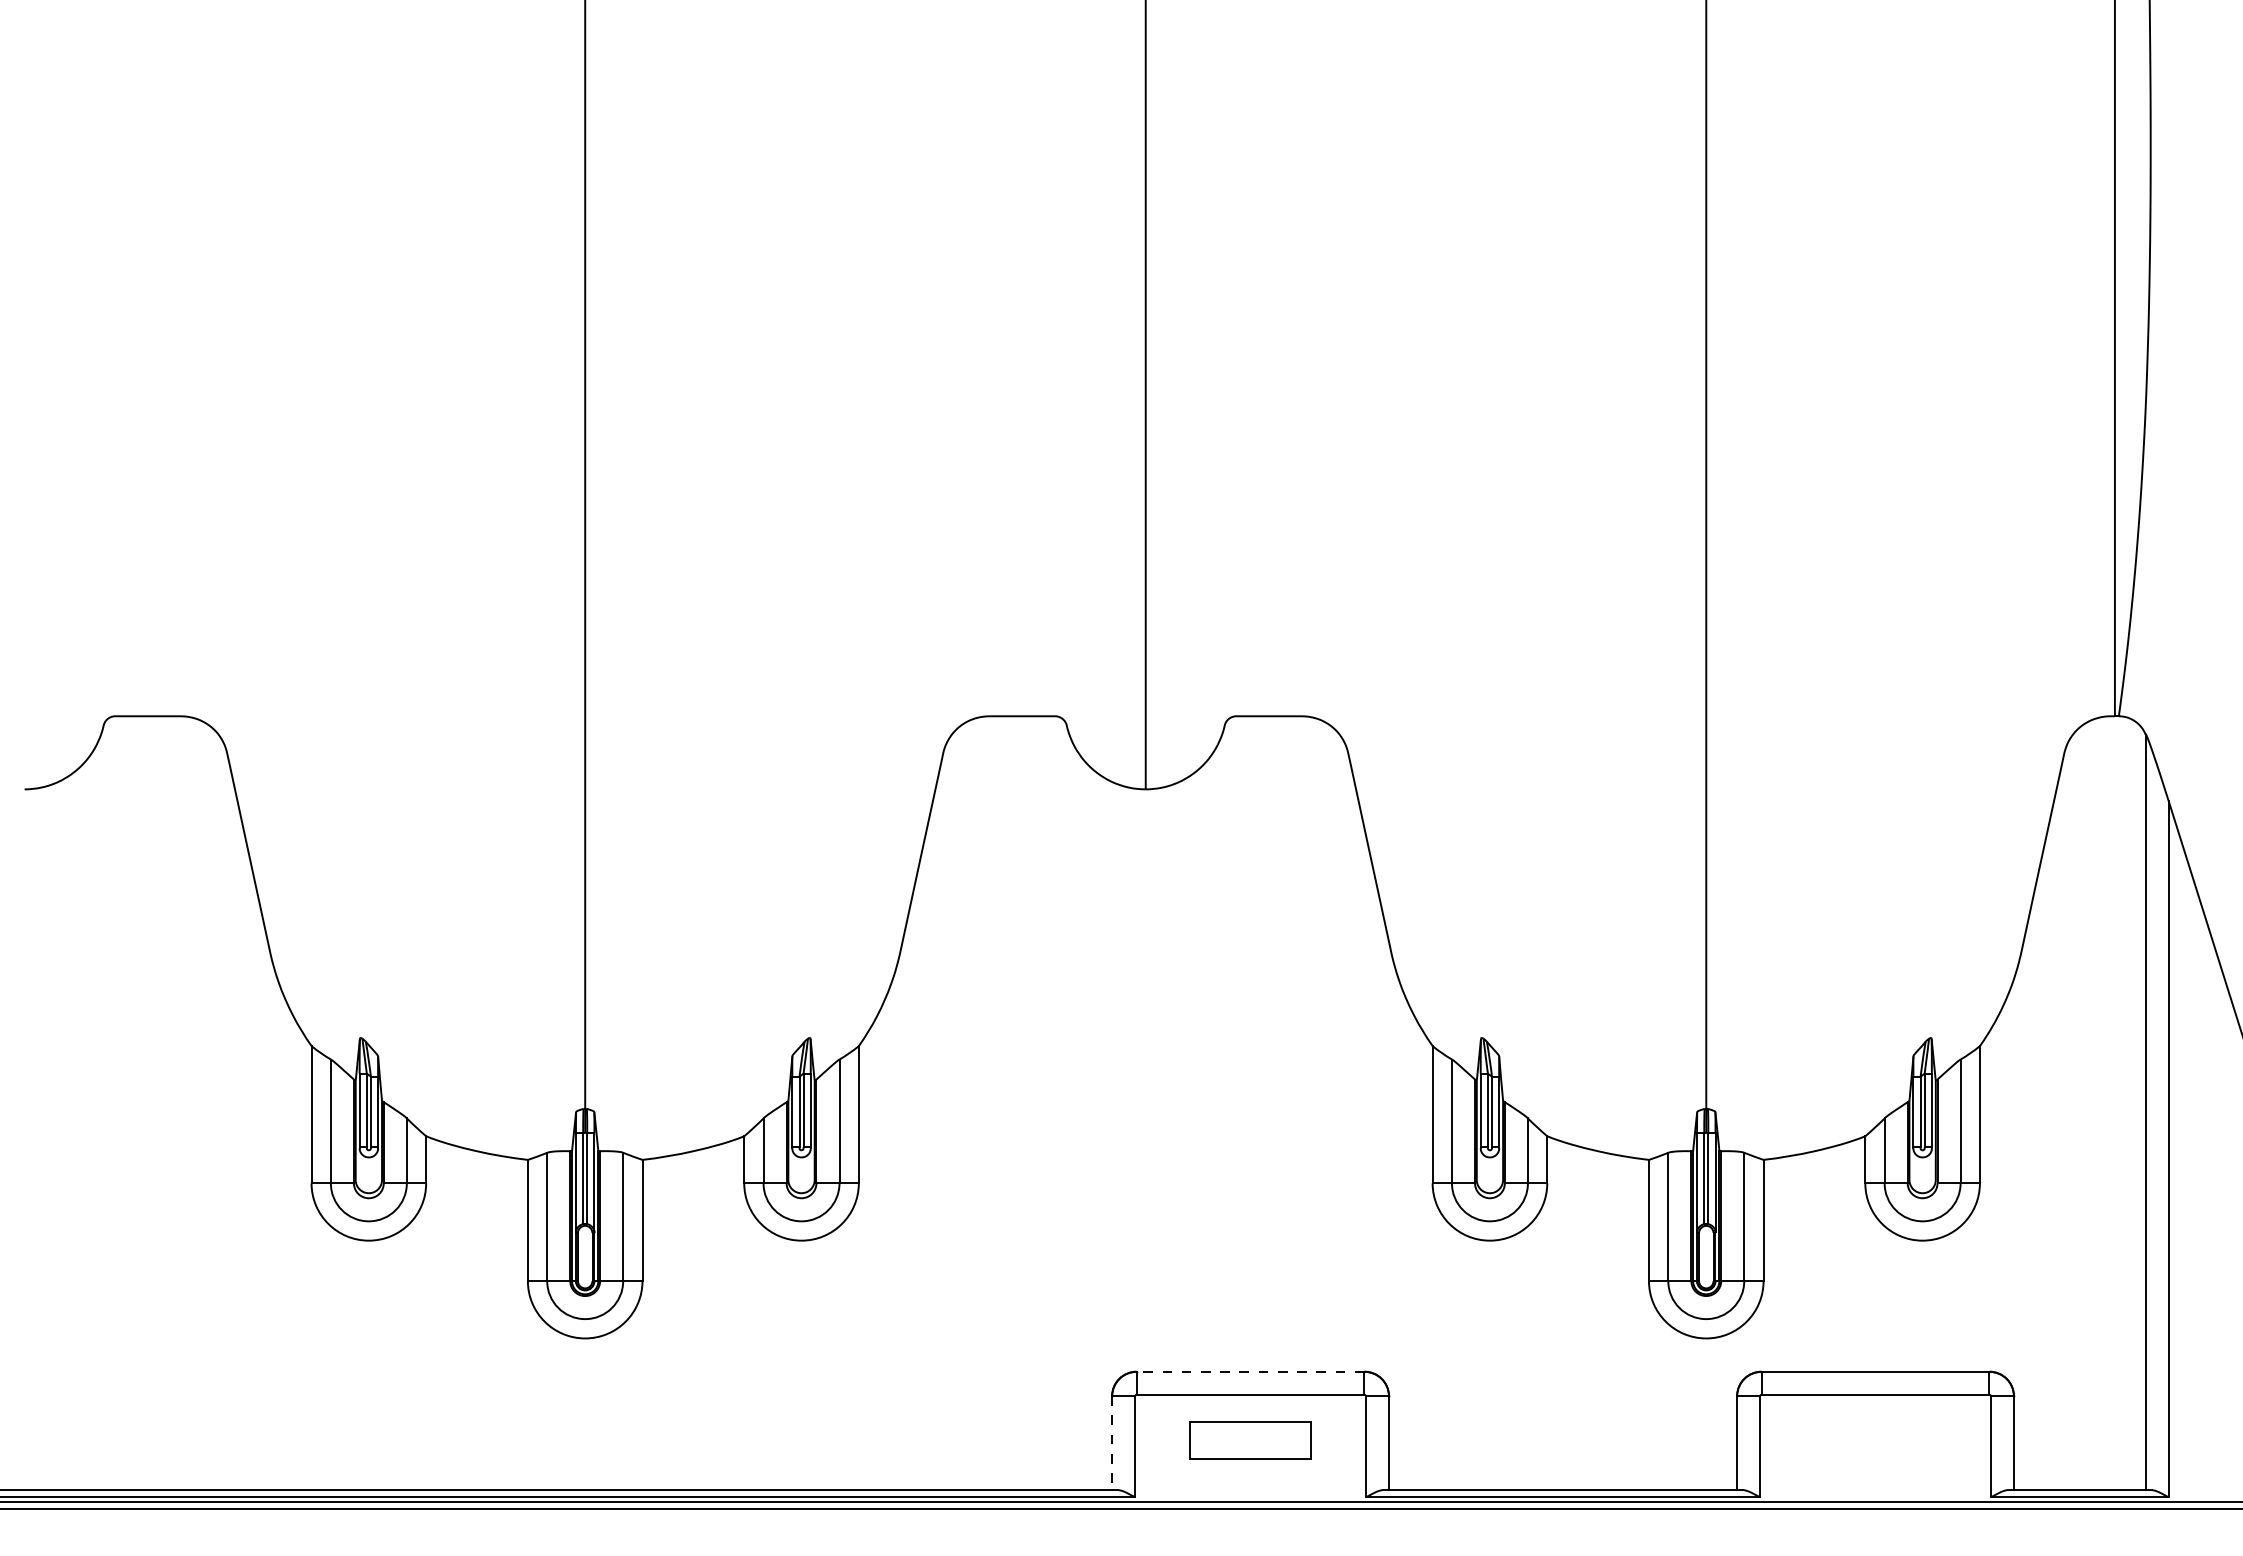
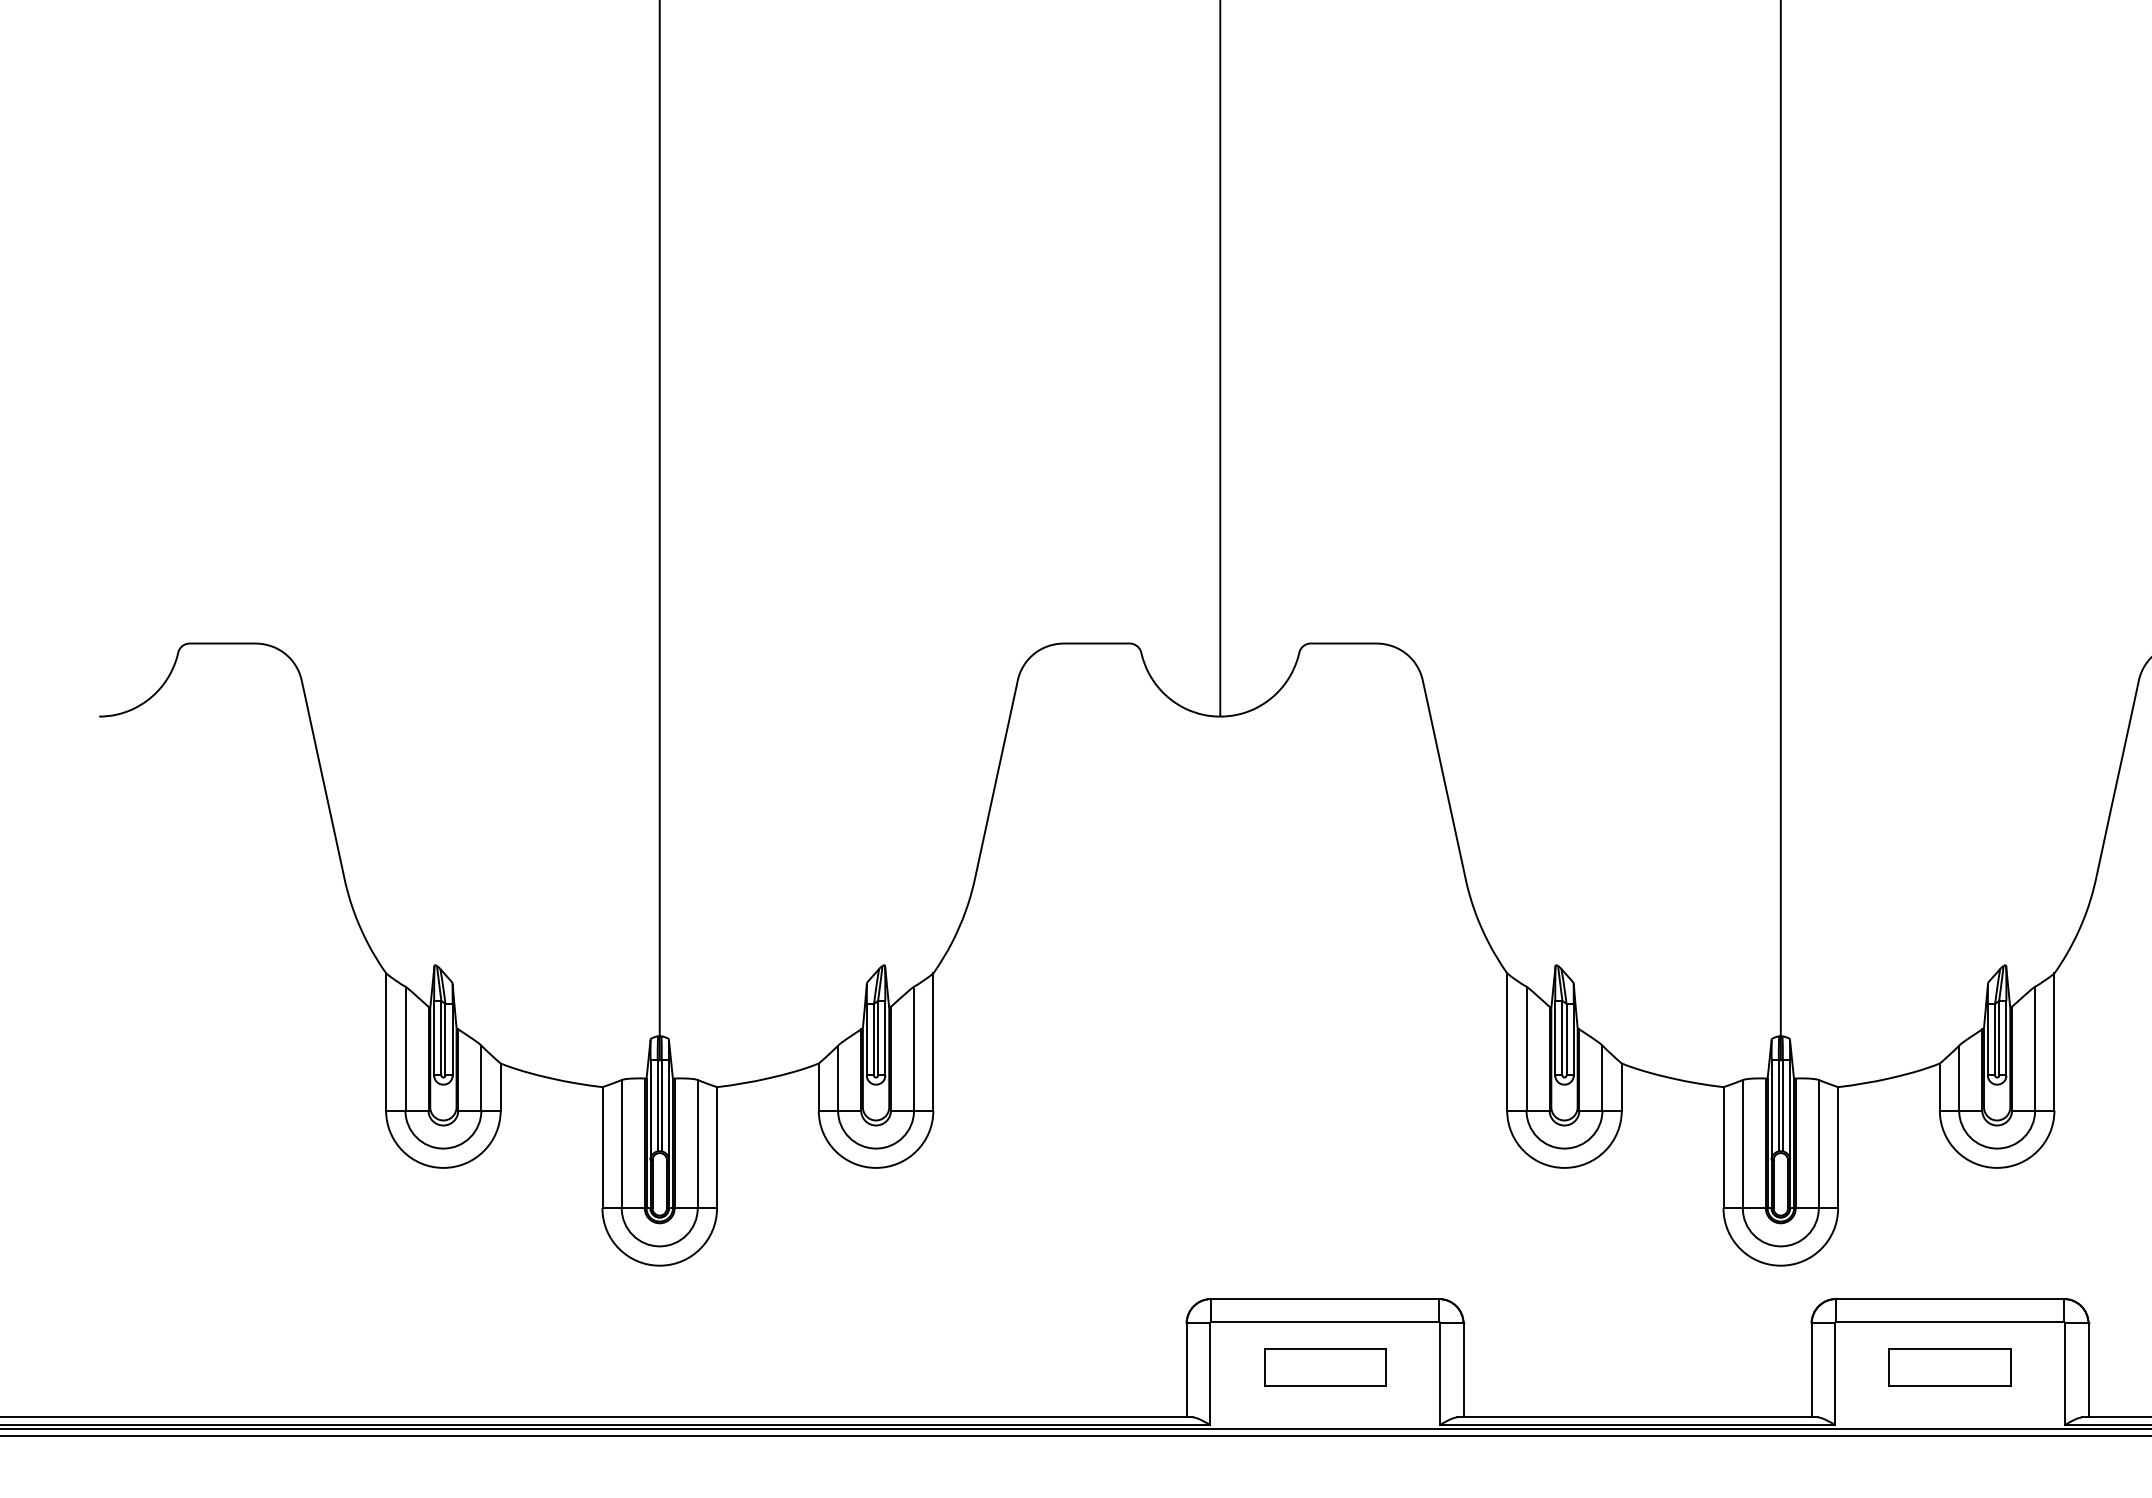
line: (1250, 1371) -> (1325, 1298), dashed -> solid
part: (1875, 1440) -> (1950, 1367), added
line: (1112, 1443) -> (1187, 1370), dashed -> solid

